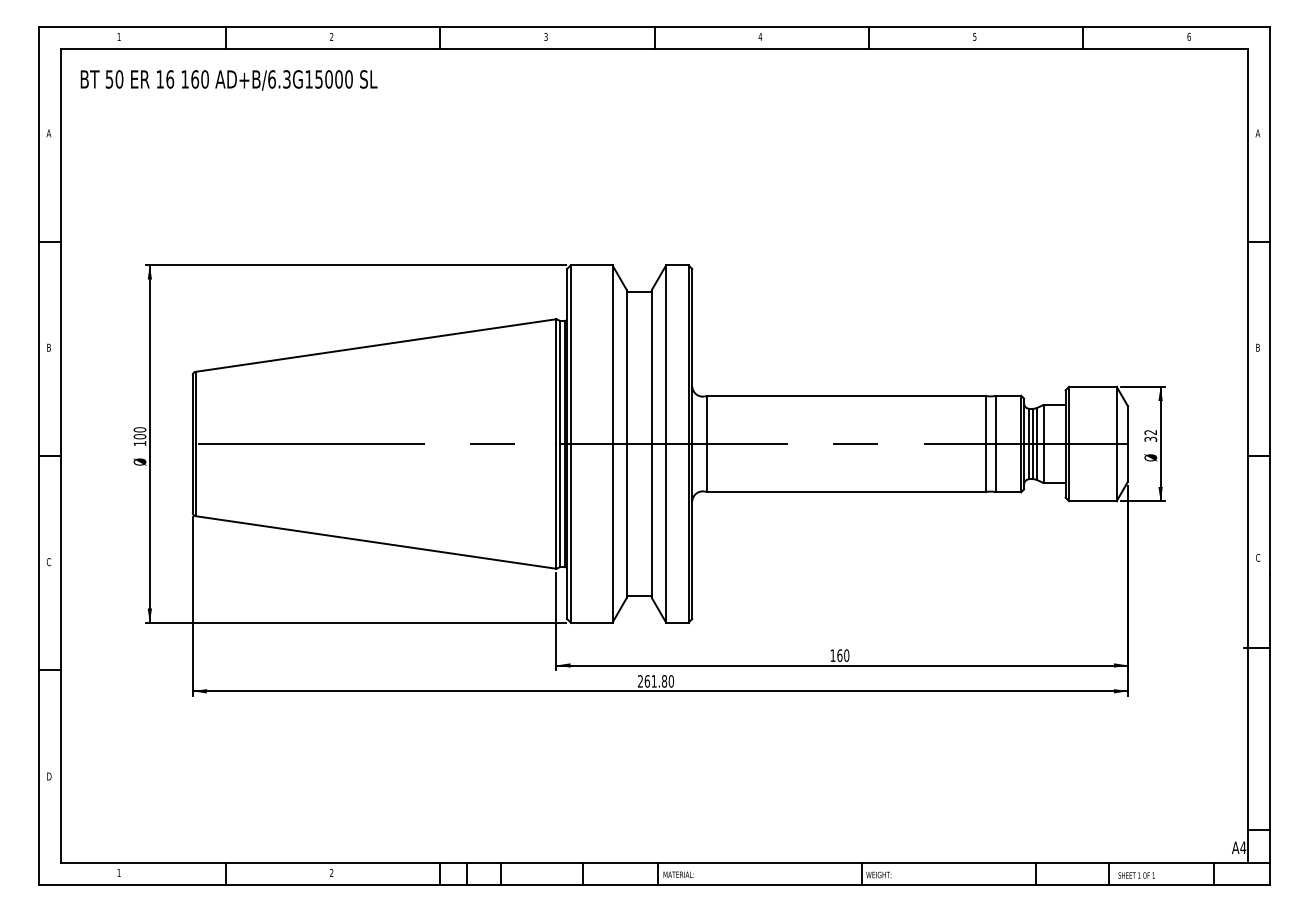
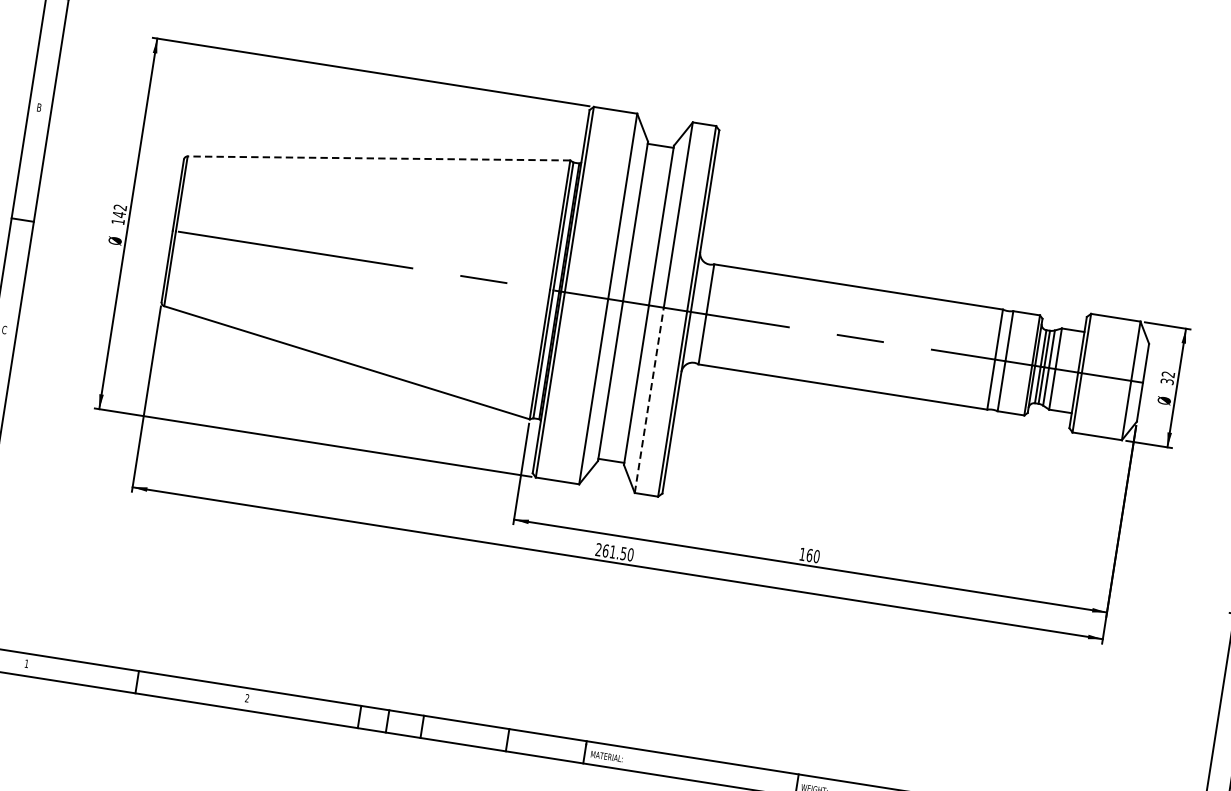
line: (375, 345) -> (378, 158), solid -> dashed
text: (139, 433) -> (119, 211), 100 -> 142
line: (666, 532) -> (649, 399), solid -> dashed
text: (664, 681) -> (623, 553), 261.80 -> 261.50

